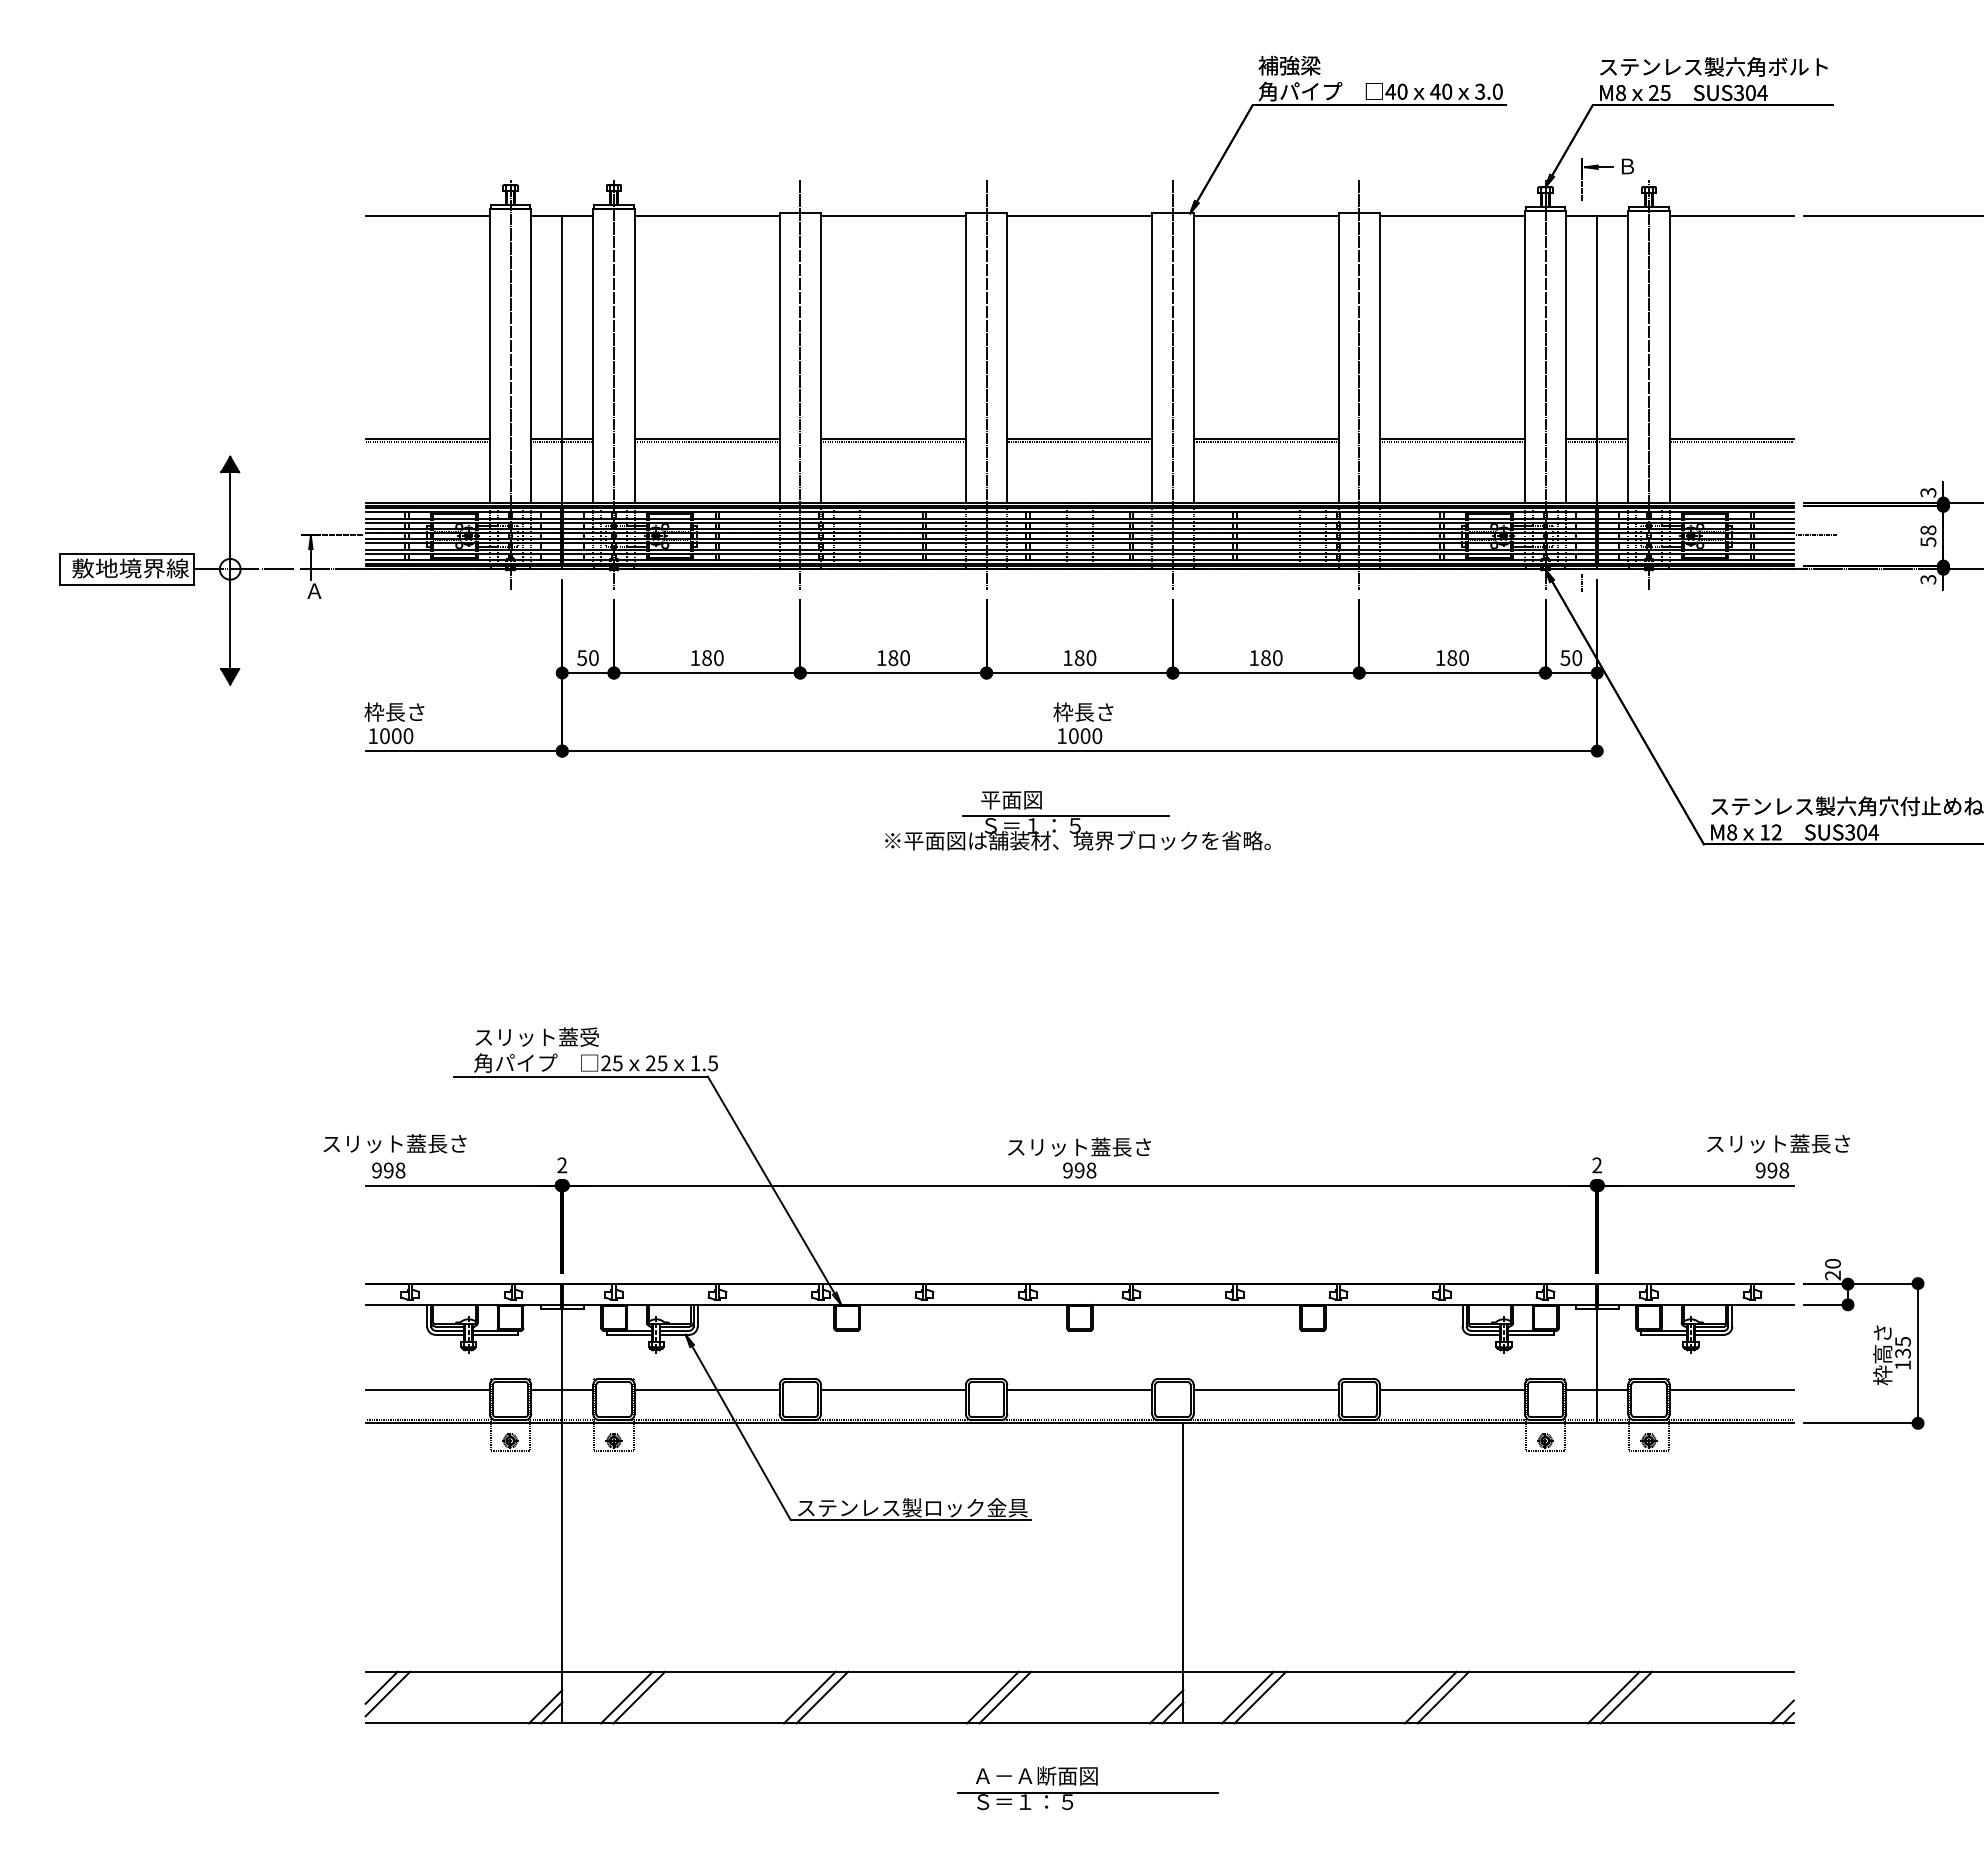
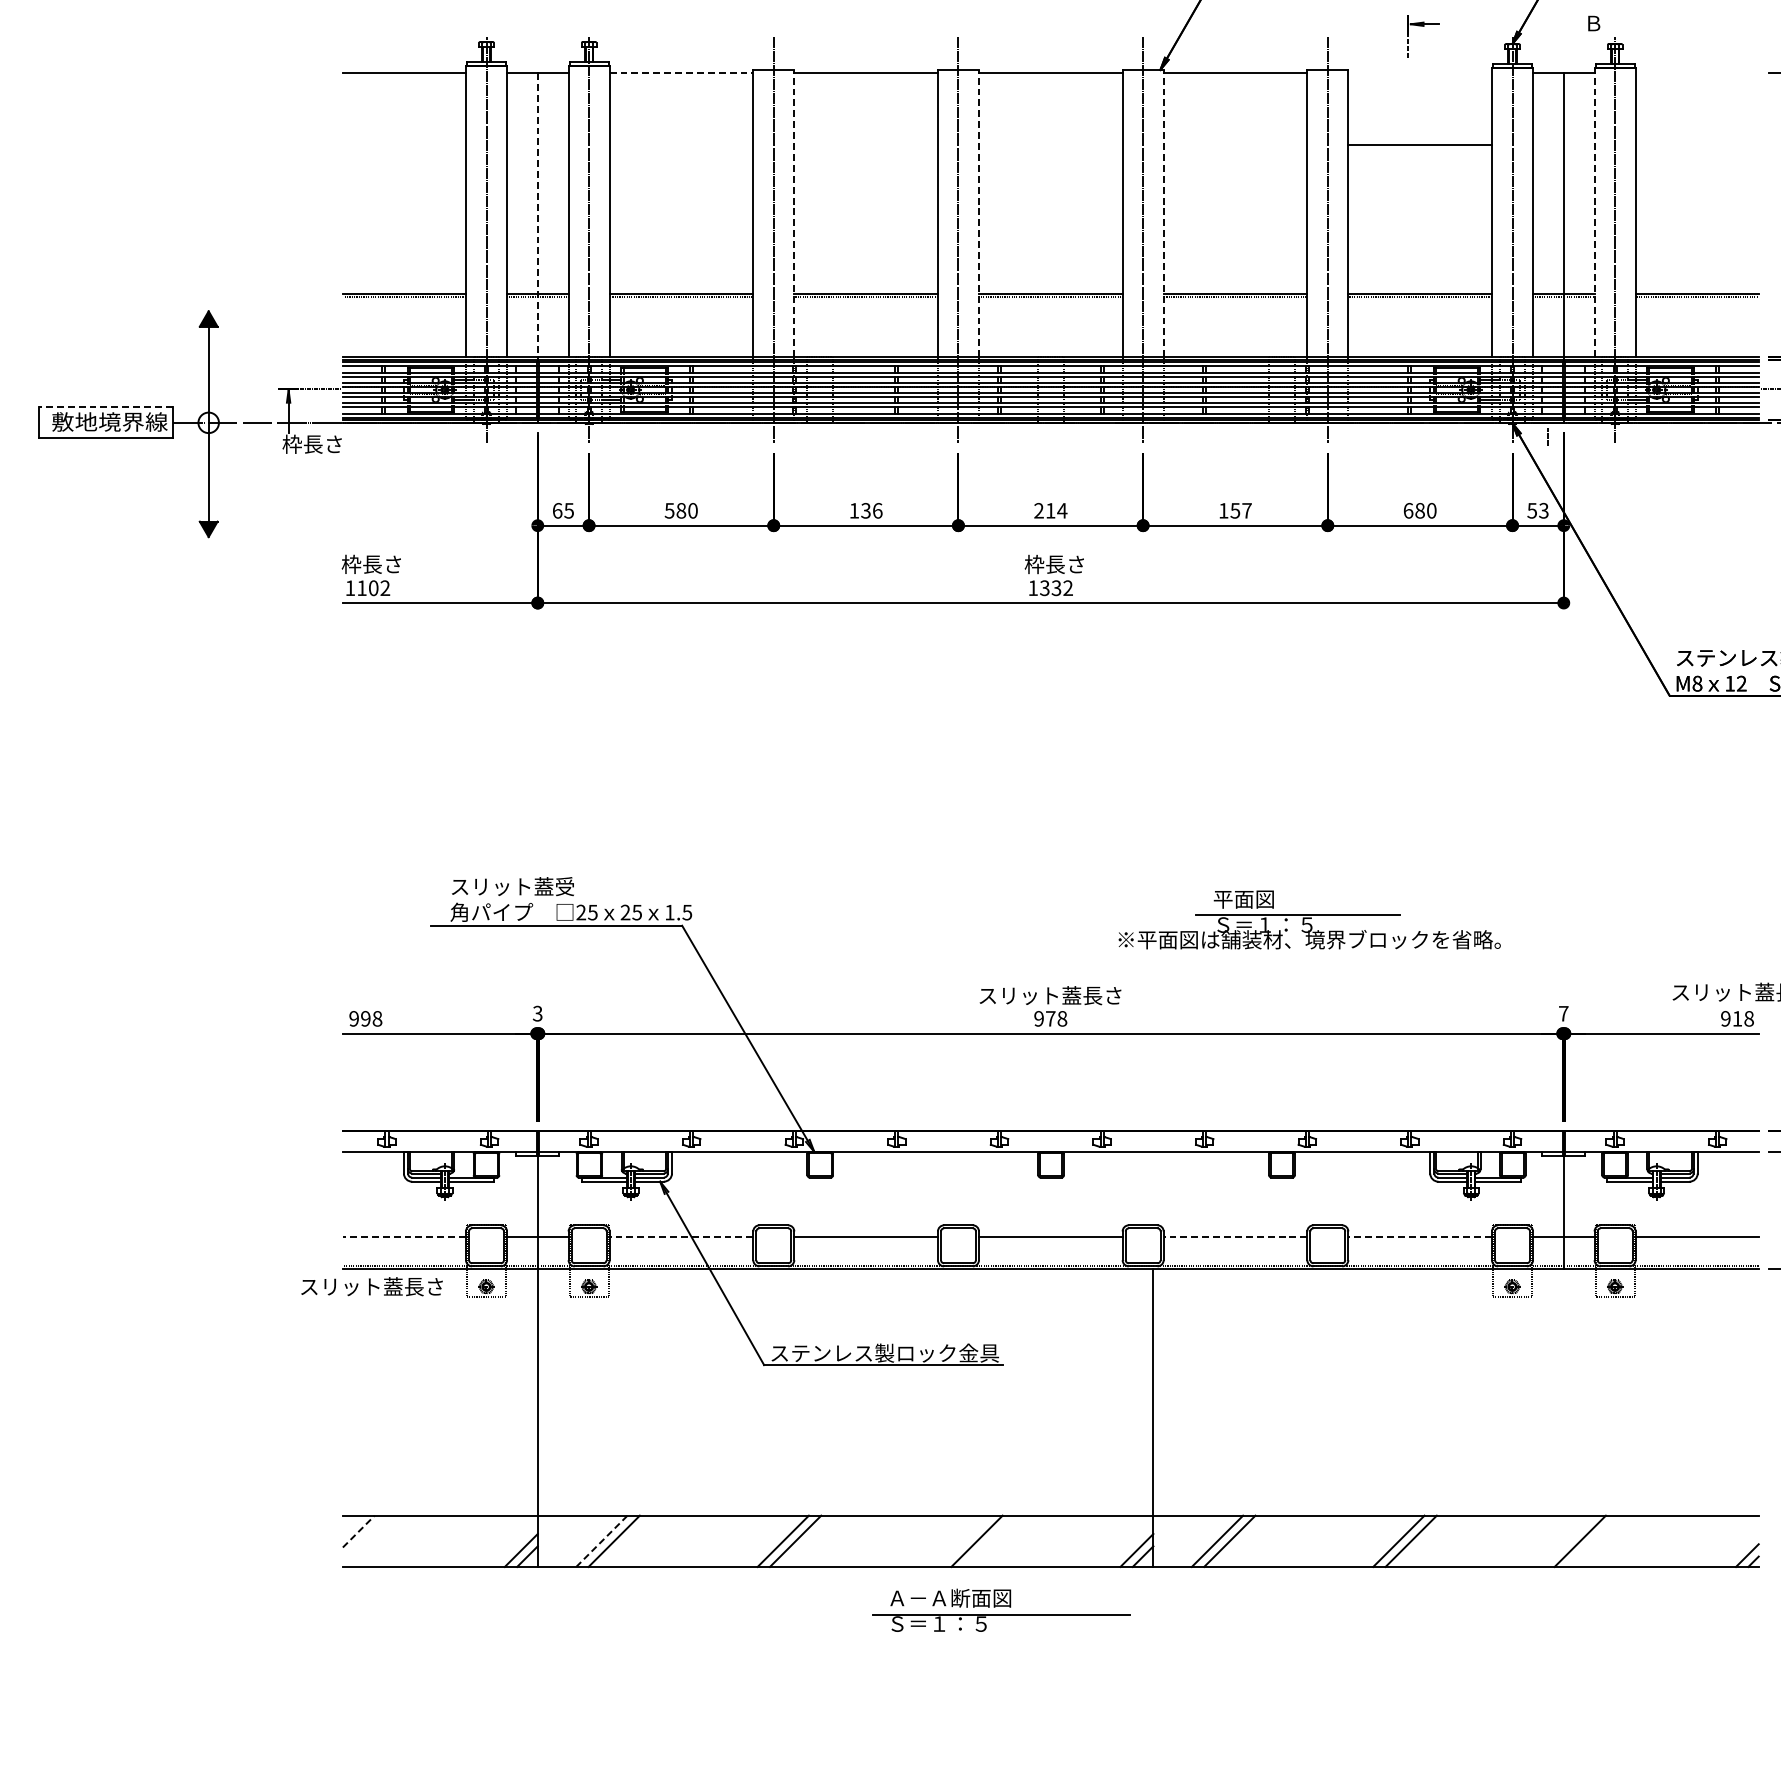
part: (1597, 169) -> (1423, 26), moved
line: (707, 216) -> (681, 73), solid -> dashed
line: (1451, 216) -> (1419, 145), moved
line: (1731, 216) -> (1696, 73), removed
line: (1628, 357) -> (1594, 212), solid -> dashed
line: (821, 358) -> (794, 213), solid -> dashed
line: (1007, 358) -> (979, 213), solid -> dashed
line: (1193, 358) -> (1163, 213), solid -> dashed
line: (562, 361) -> (538, 216), solid -> dashed
line: (126, 553) -> (105, 407), solid -> dashed
text: (334, 590) -> (312, 443), Ａ -> 枠長さ
text: (587, 657) -> (562, 510), 50 -> 65
text: (899, 657) -> (872, 510), 180 -> 136
text: (1440, 657) -> (1408, 510), 180 -> 680
text: (1577, 657) -> (1544, 510), 50 -> 53
text: (695, 658) -> (669, 511), 180 -> 580
text: (1079, 658) -> (1050, 511), 180 -> 214
text: (1271, 658) -> (1240, 511), 180 -> 157
text: (396, 736) -> (373, 588), 1000 -> 1102
text: (1085, 736) -> (1056, 588), 1000 -> 1332
part: (1077, 820) -> (1309, 919), moved
text: (394, 1143) -> (371, 1286), moved
text: (562, 1165) -> (538, 1013), 2 -> 3
text: (1597, 1165) -> (1564, 1013), 2 -> 7
text: (1079, 1170) -> (1050, 1018), 998 -> 978
text: (1772, 1170) -> (1737, 1018), 998 -> 918
line: (427, 1390) -> (404, 1236), solid -> dashed
line: (706, 1390) -> (680, 1236), solid -> dashed
line: (1265, 1390) -> (1234, 1236), solid -> dashed
line: (1451, 1390) -> (1419, 1236), solid -> dashed
line: (381, 1687) -> (358, 1531), solid -> dashed
line: (387, 1693) -> (364, 1537), removed
line: (626, 1697) -> (601, 1541), solid -> dashed
line: (992, 1697) -> (964, 1541), removed
line: (1626, 1697) -> (1592, 1541), removed
part: (1087, 1788) -> (1000, 1610), moved

